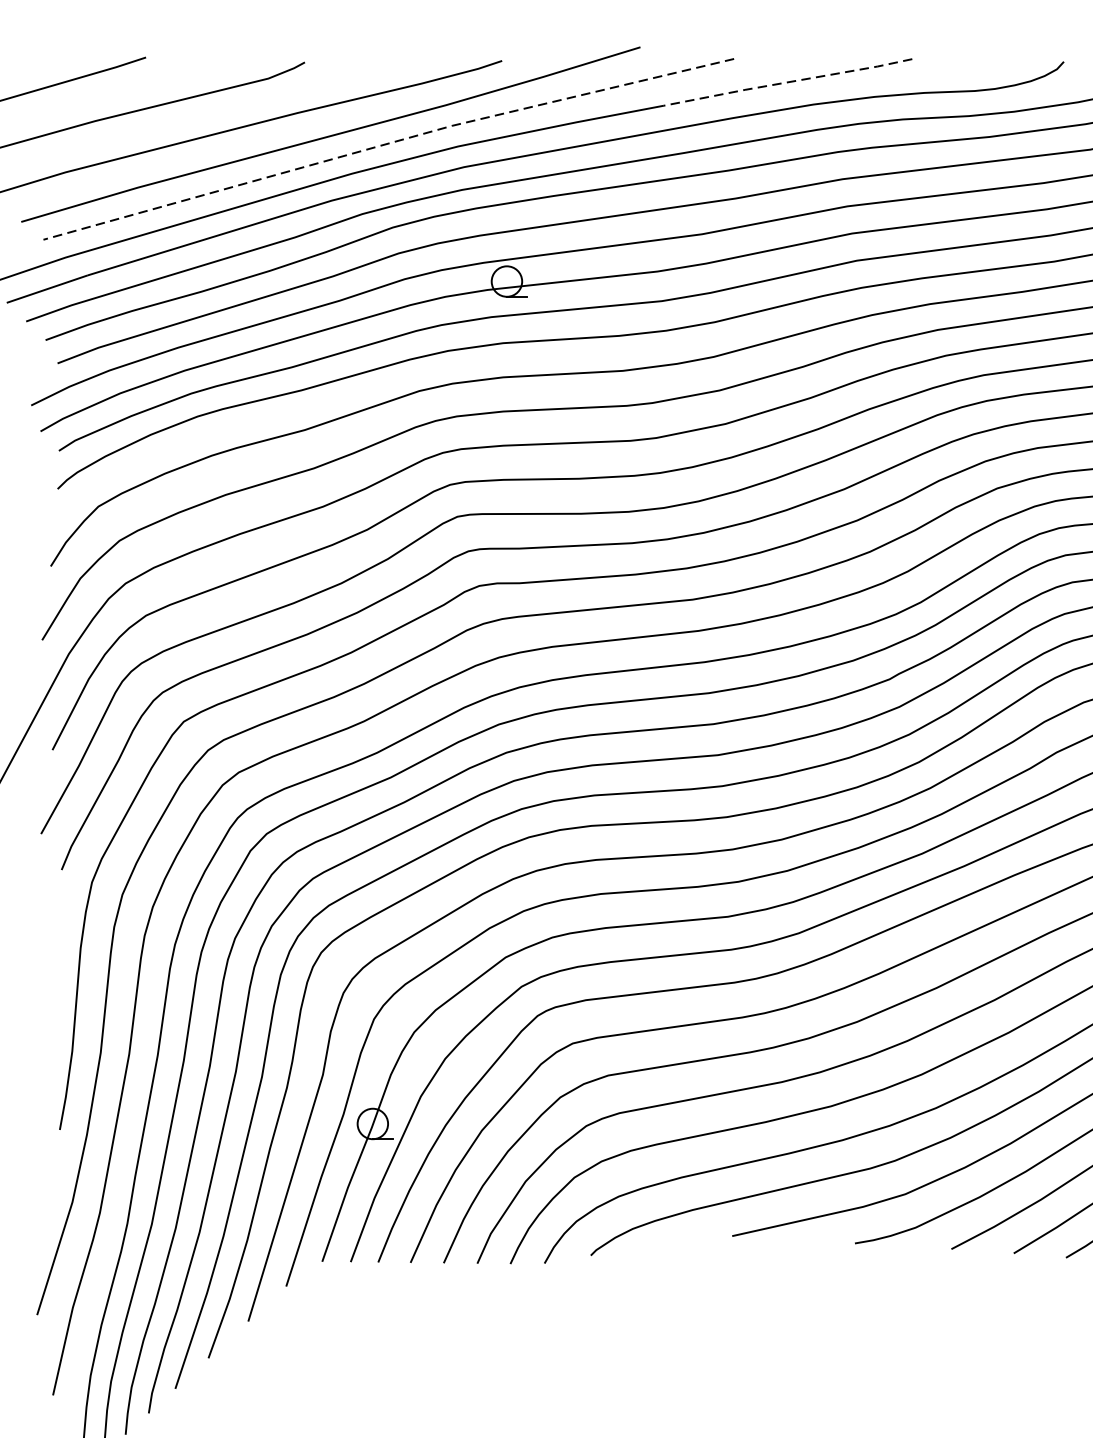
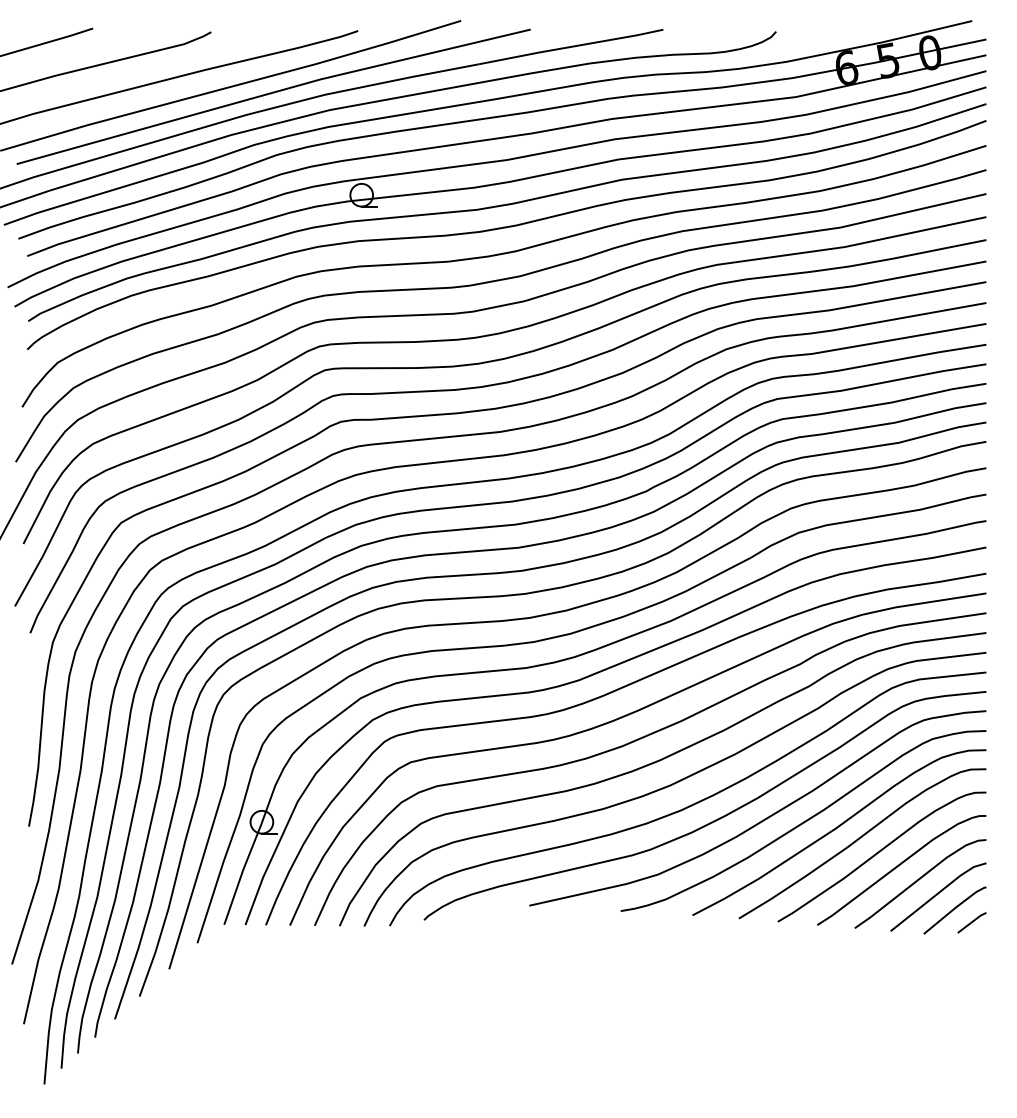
line: (788, 81) -> (571, 46), dashed -> solid
line: (387, 143) -> (272, 92), dashed -> solid

